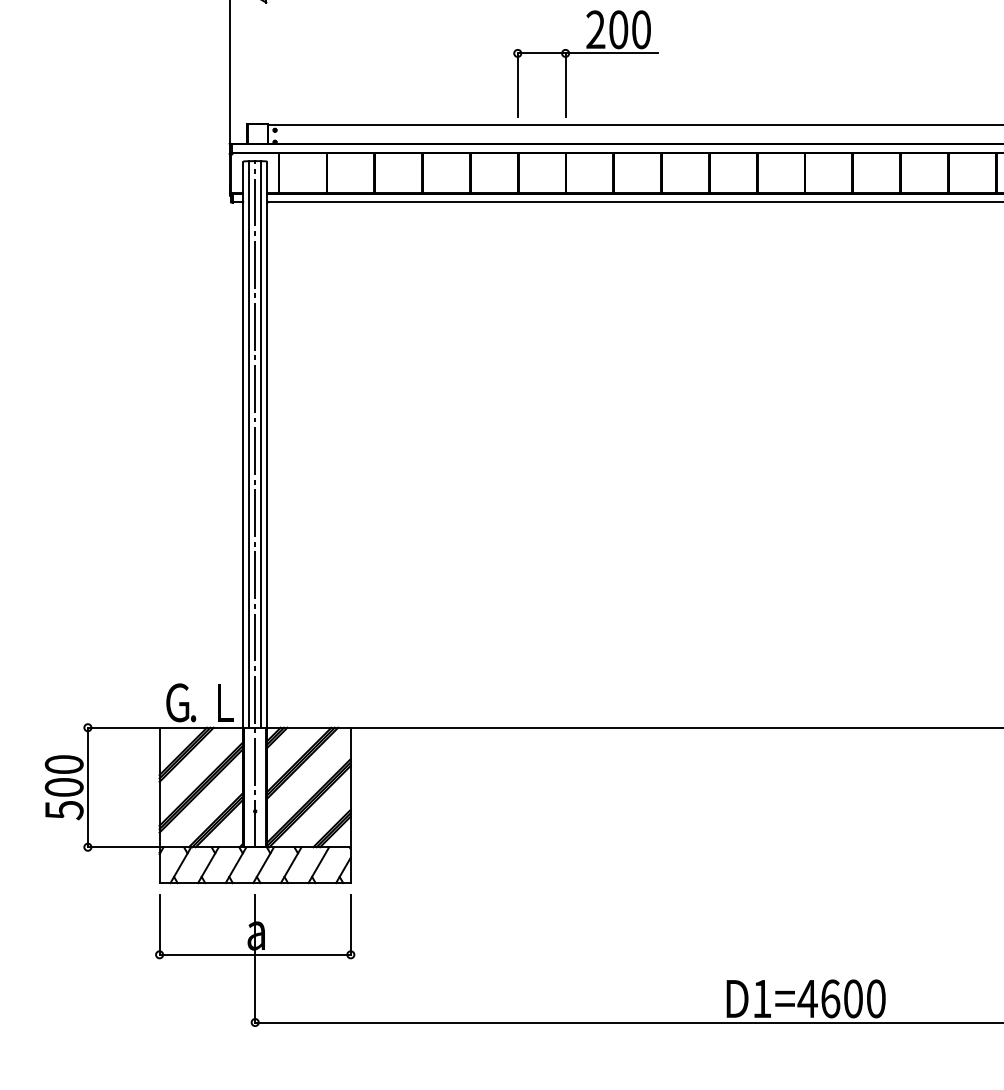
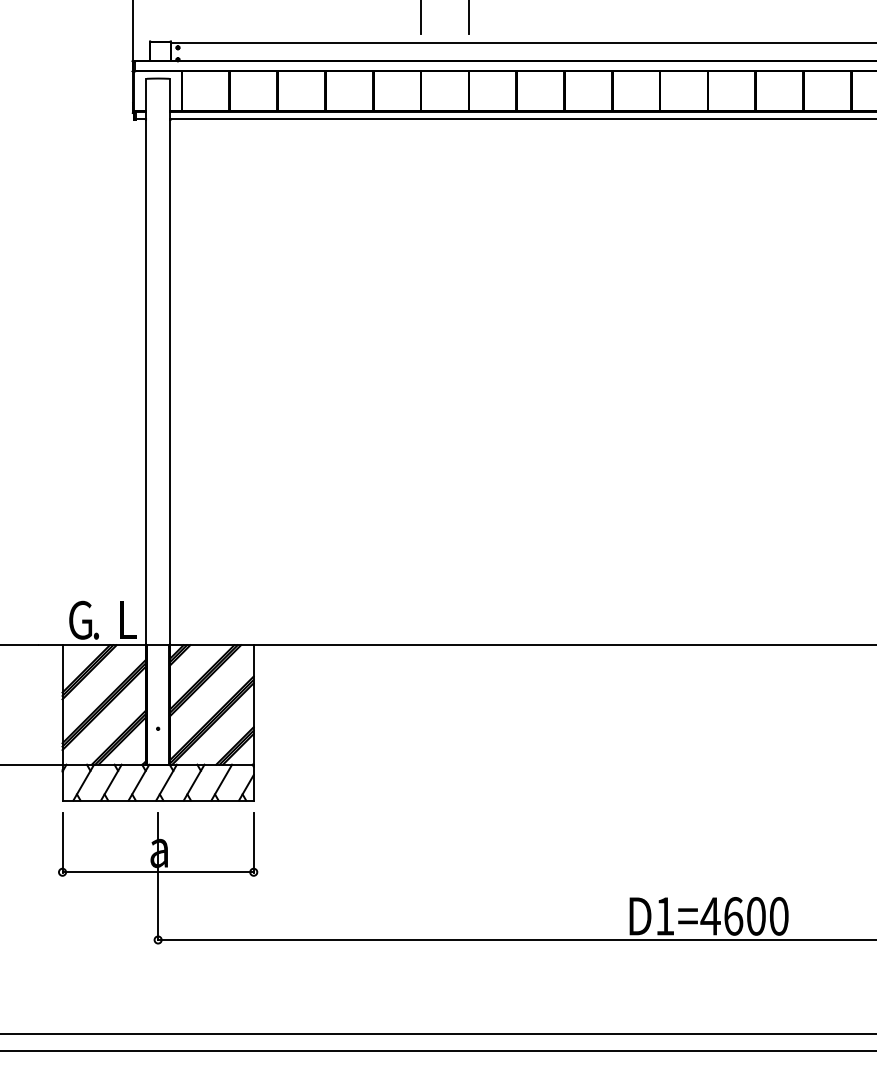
line: (249, 444) -> (152, 361), removed
line: (261, 444) -> (164, 361), removed
line: (255, 503) -> (158, 420), removed

